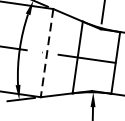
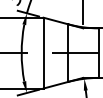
line: (46, 53) -> (43, 53), dashed -> solid

